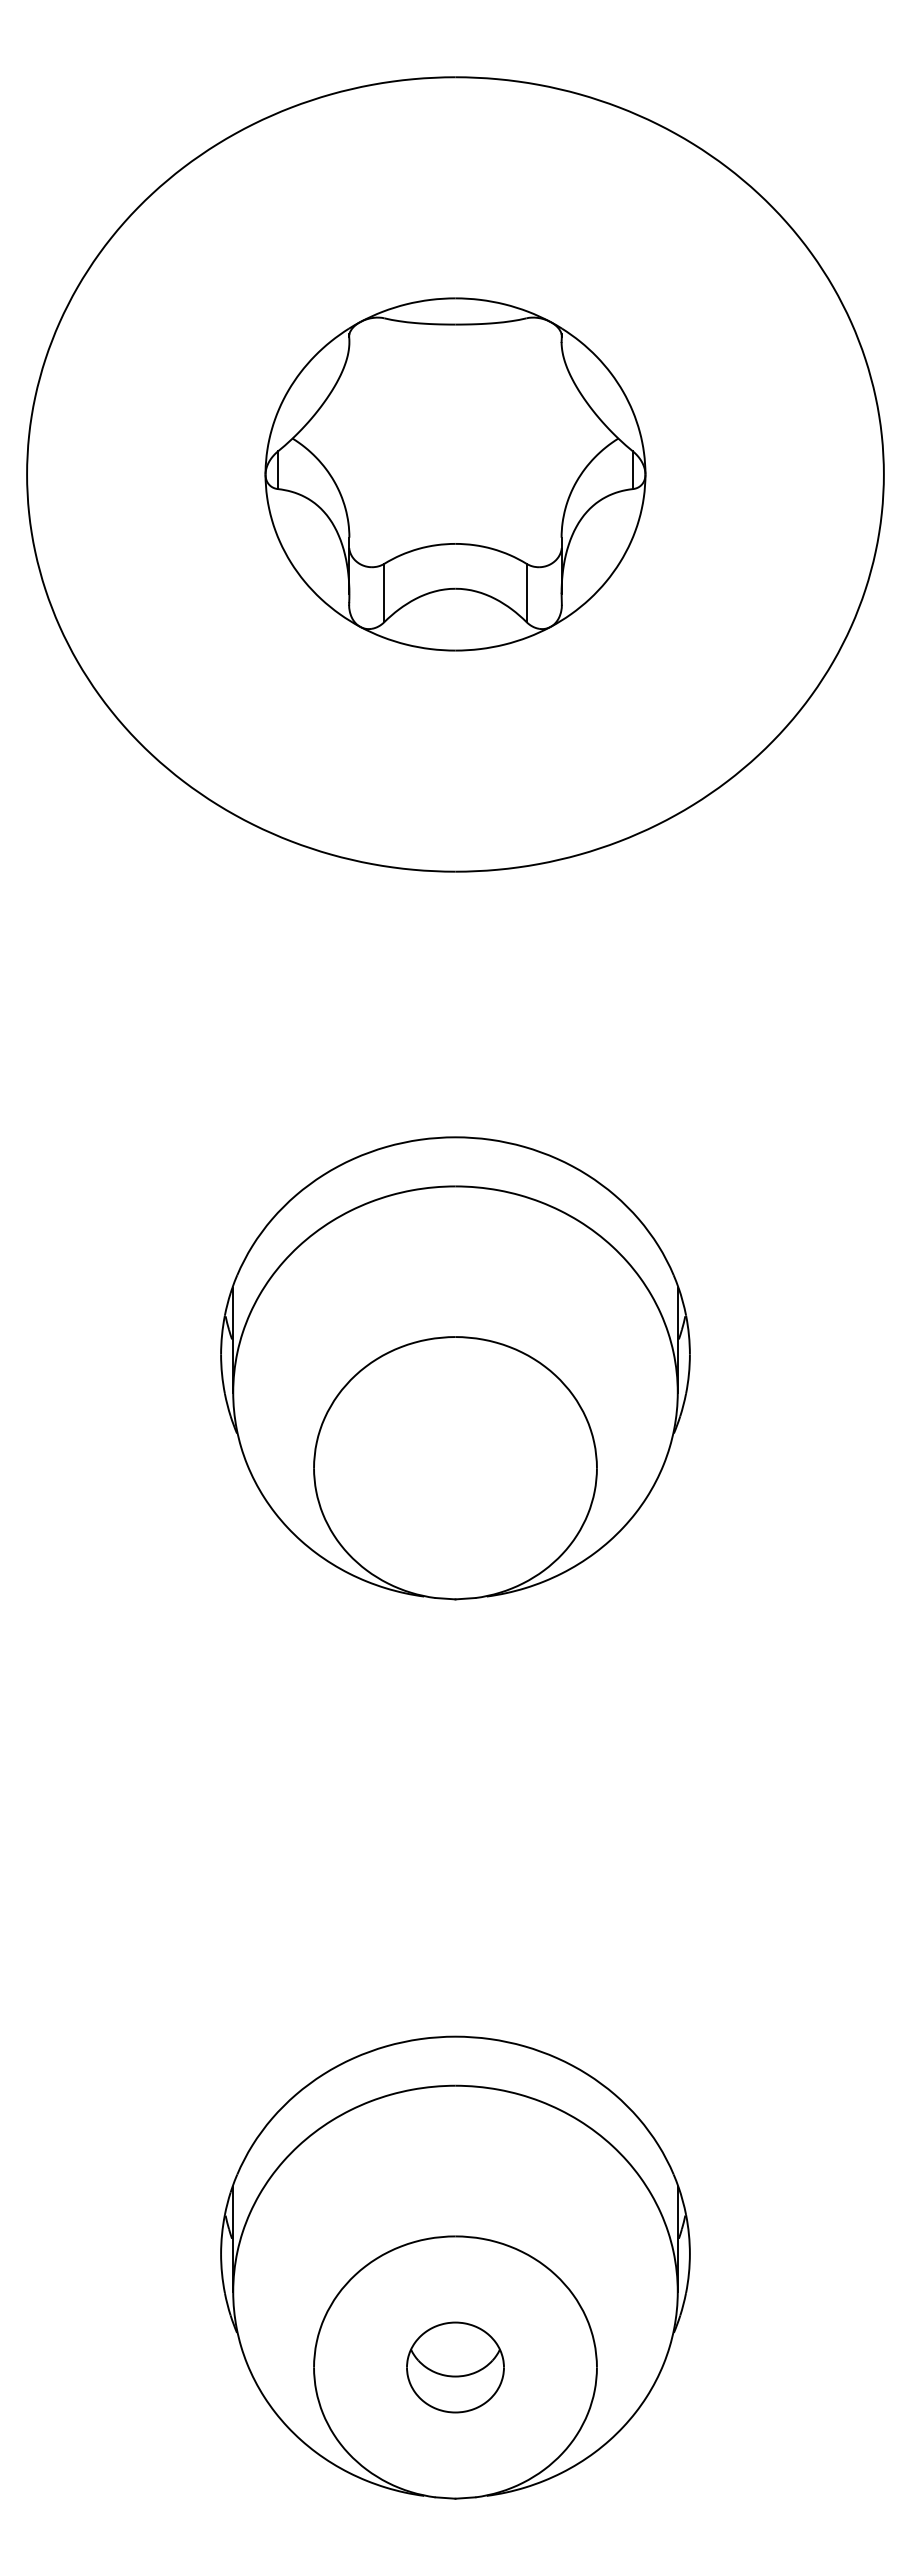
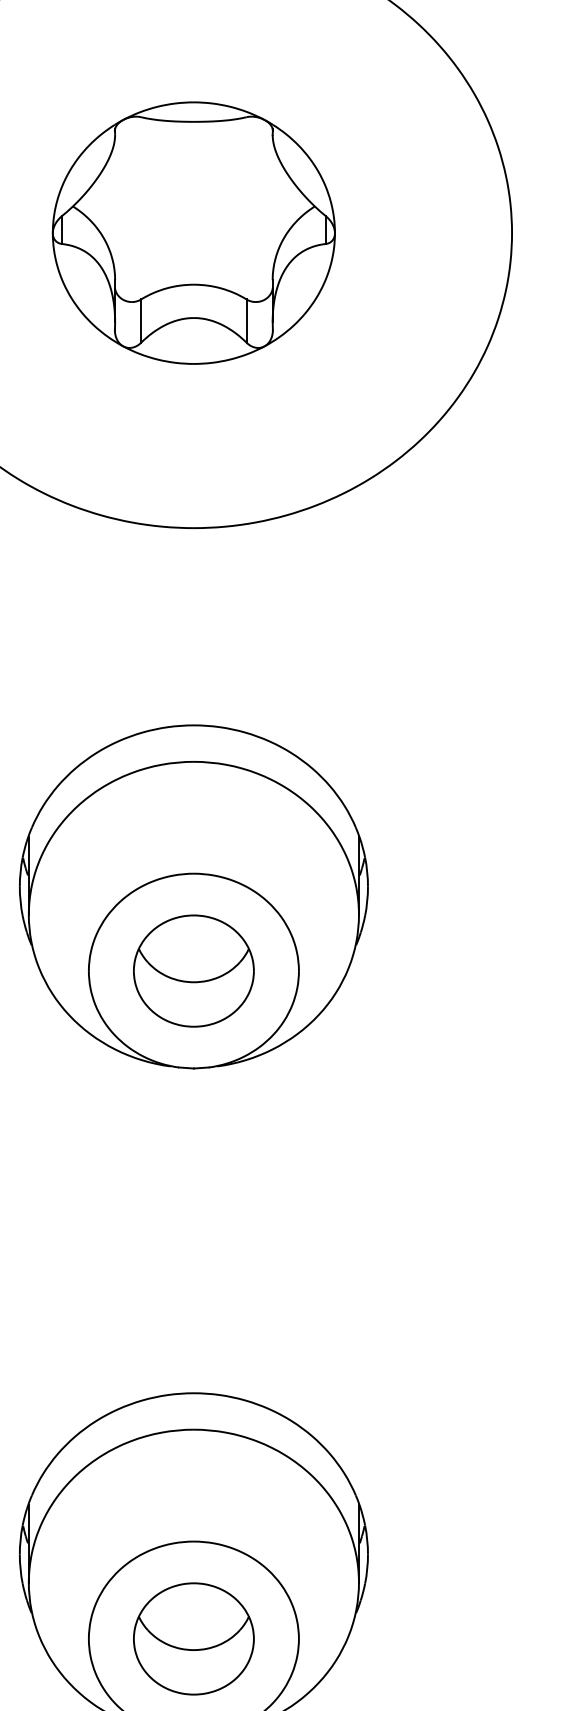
part: (455, 1467) -> (193, 970), added
part: (455, 2367) -> (193, 1638), size x1.67

